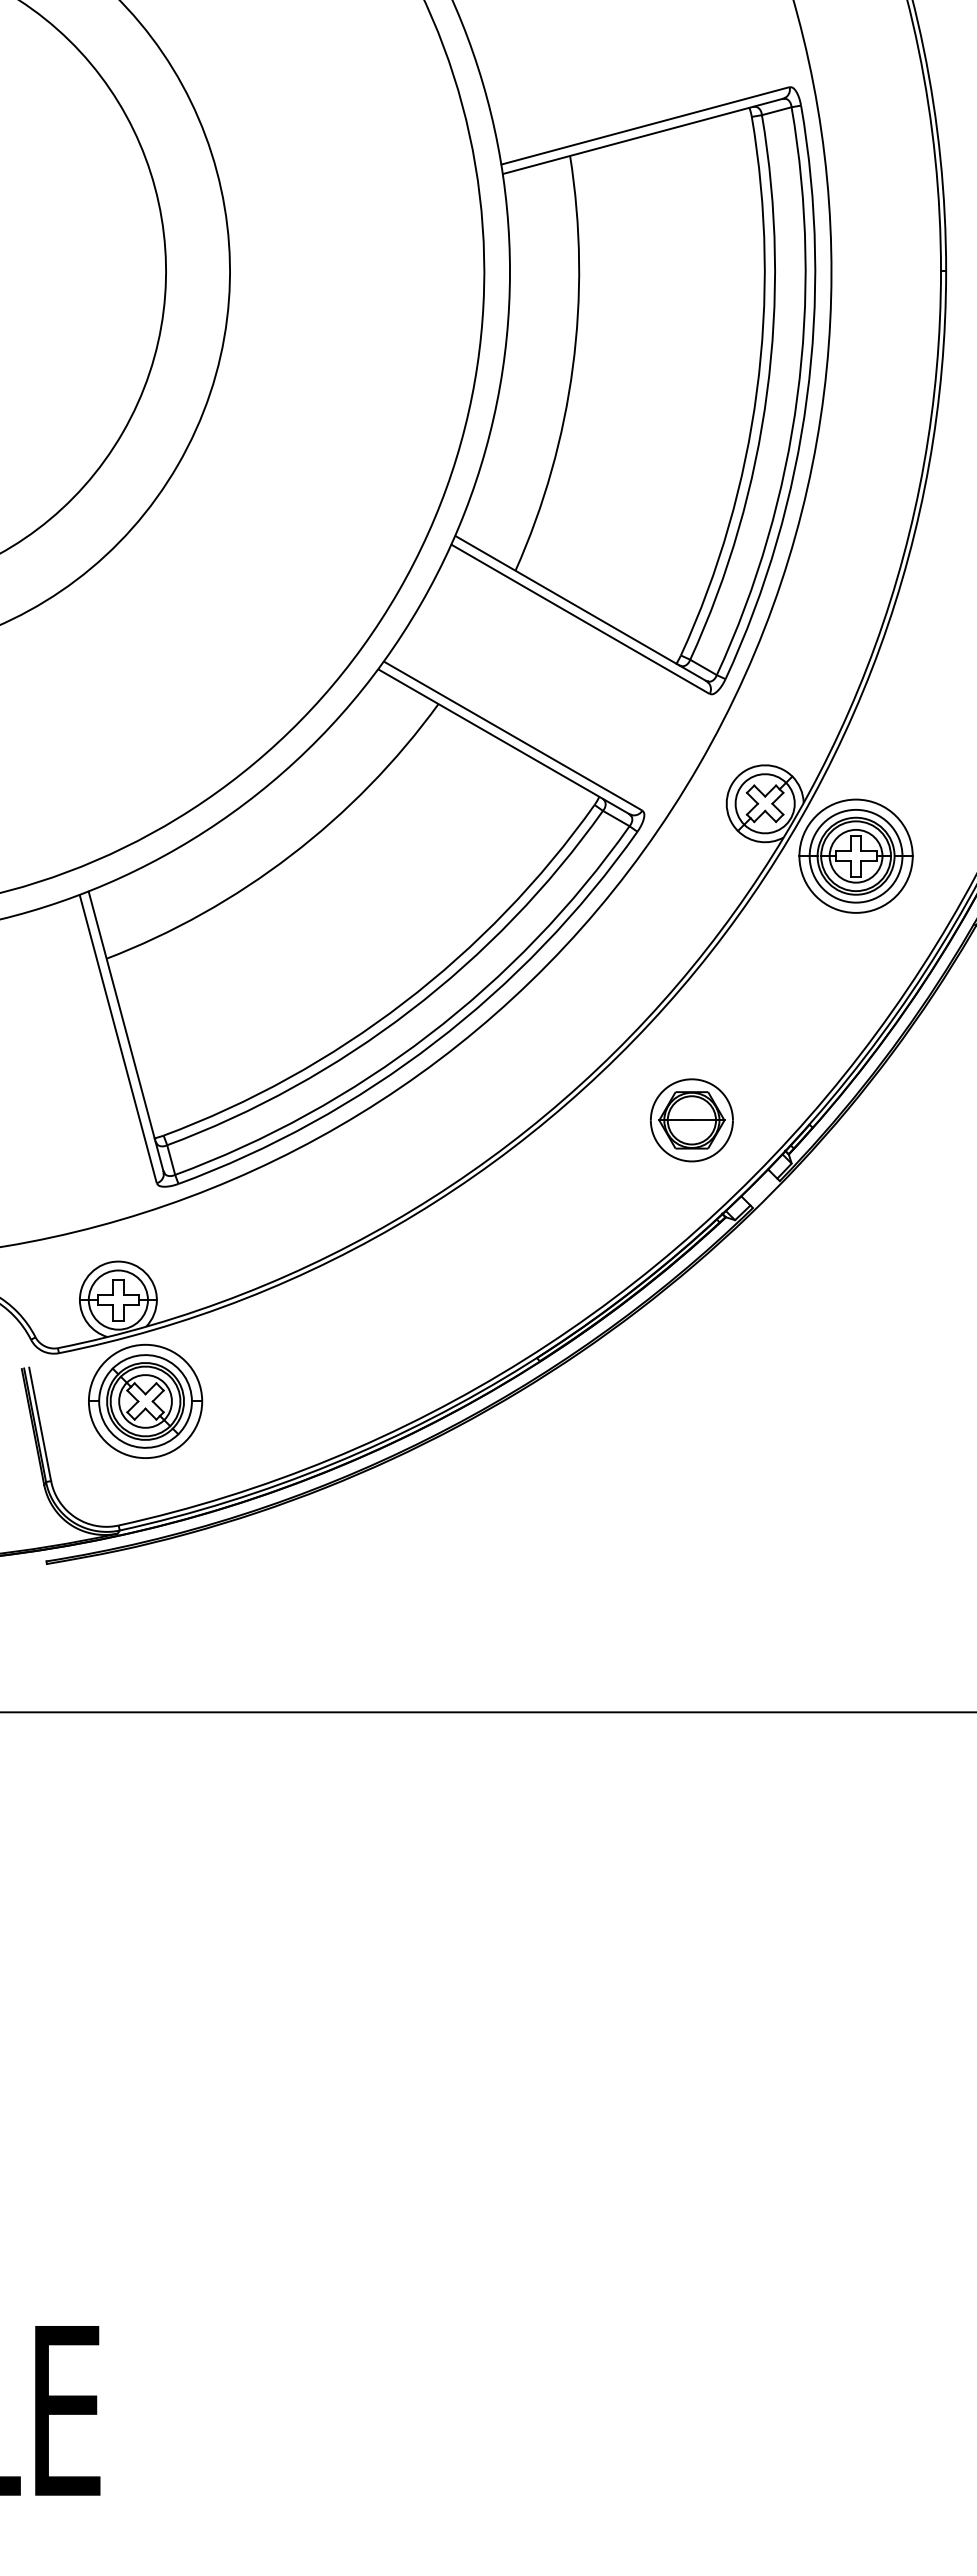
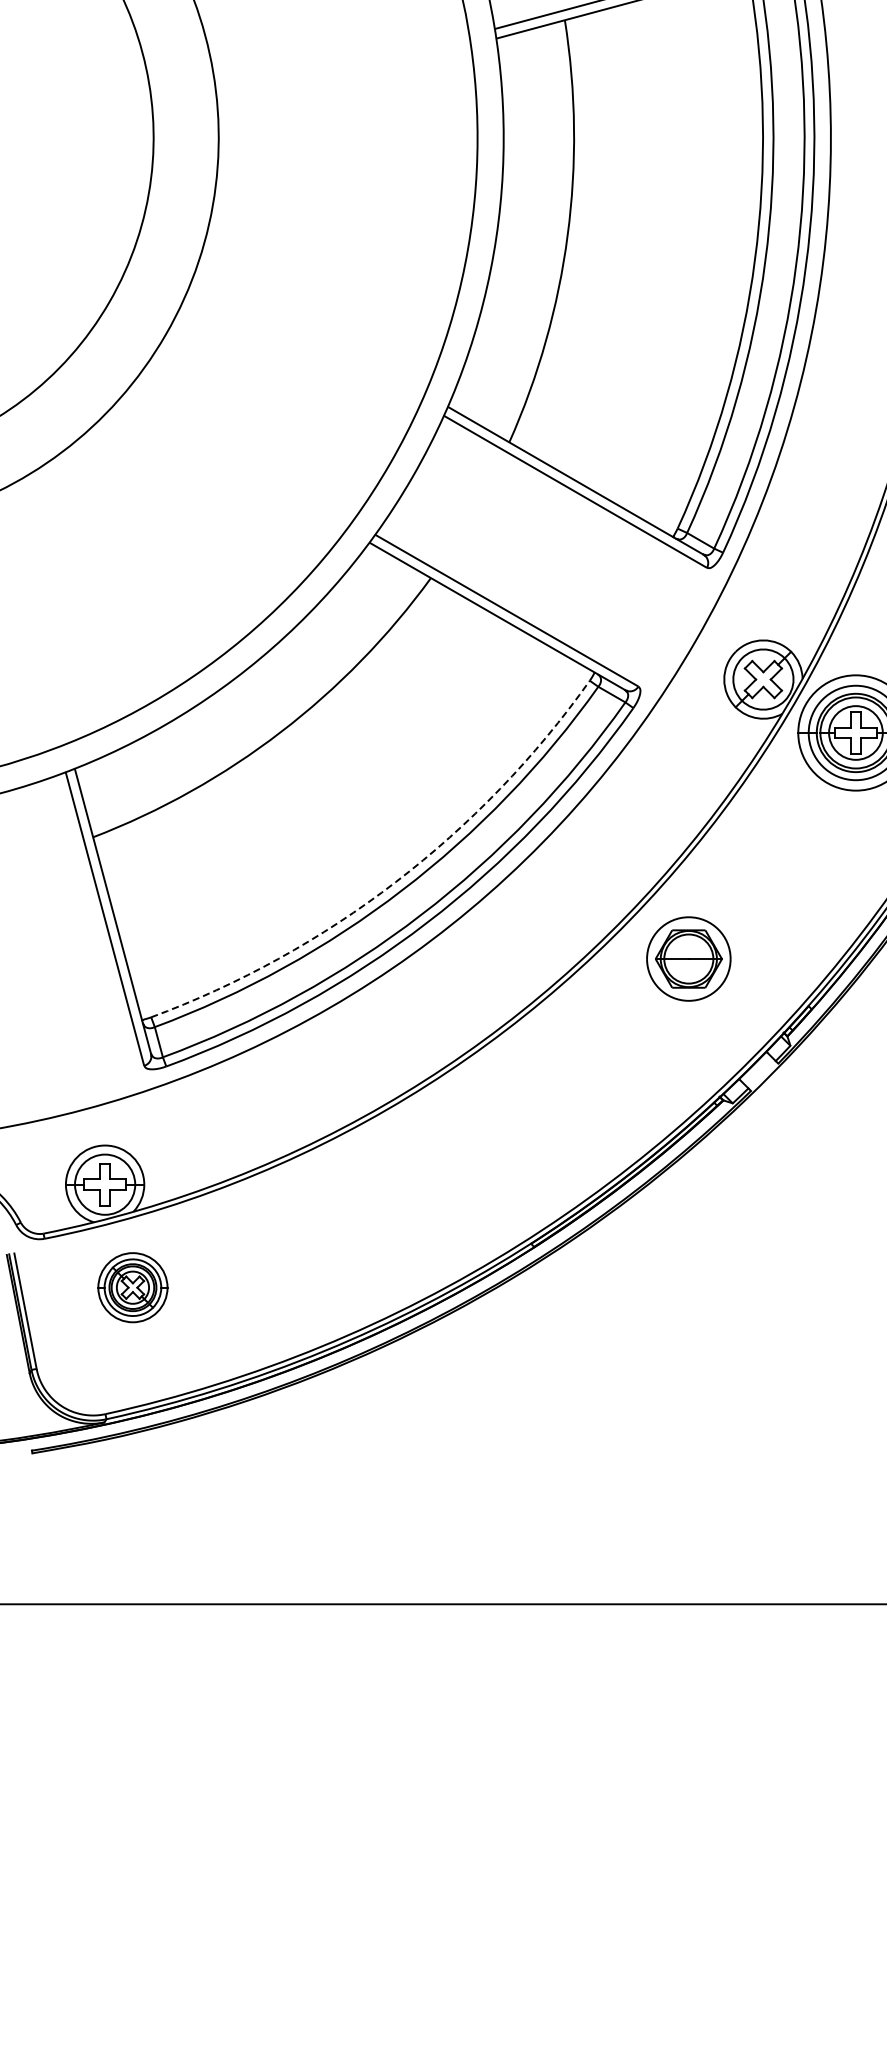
arc: (404, 1002) -> (396, 881), solid -> dashed
part: (691, 1120) -> (688, 959), moved
part: (145, 1400) -> (132, 1286), size x0.6

